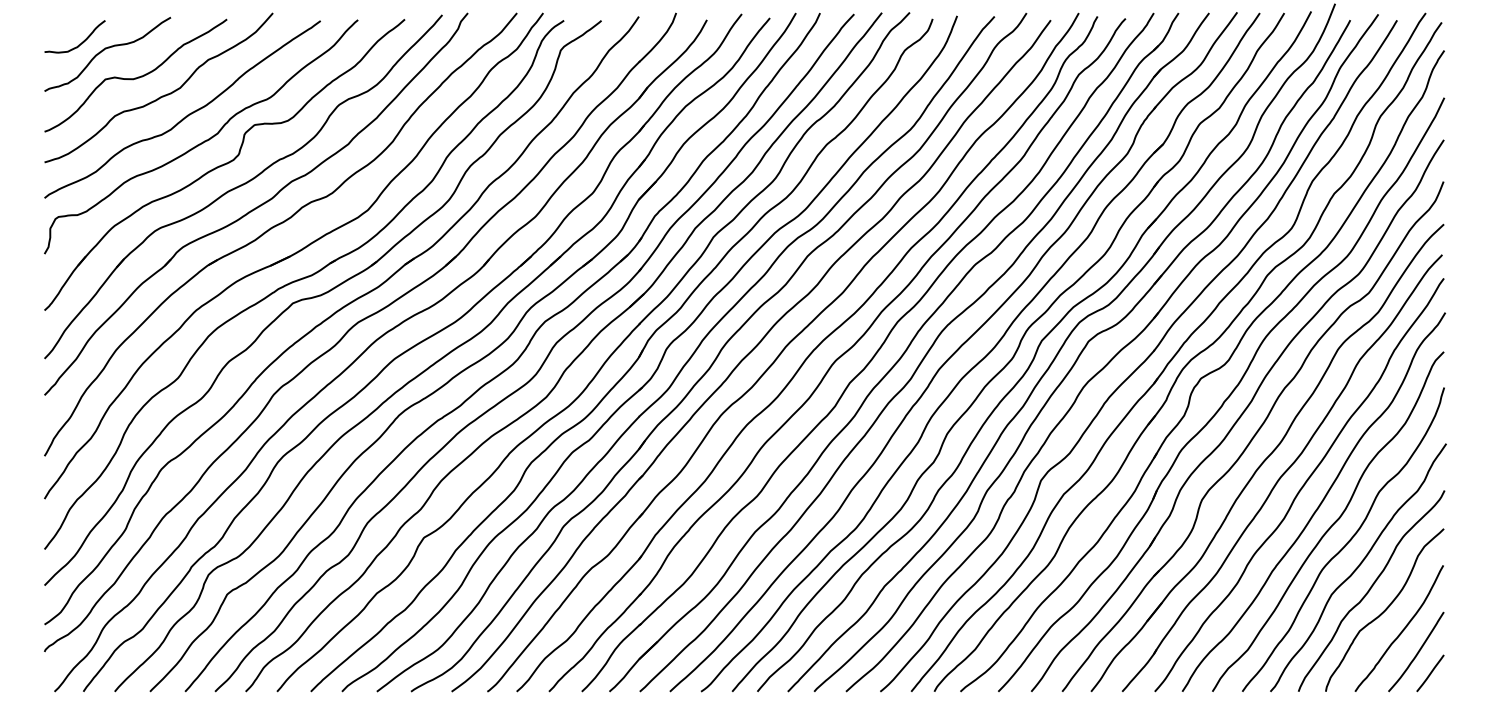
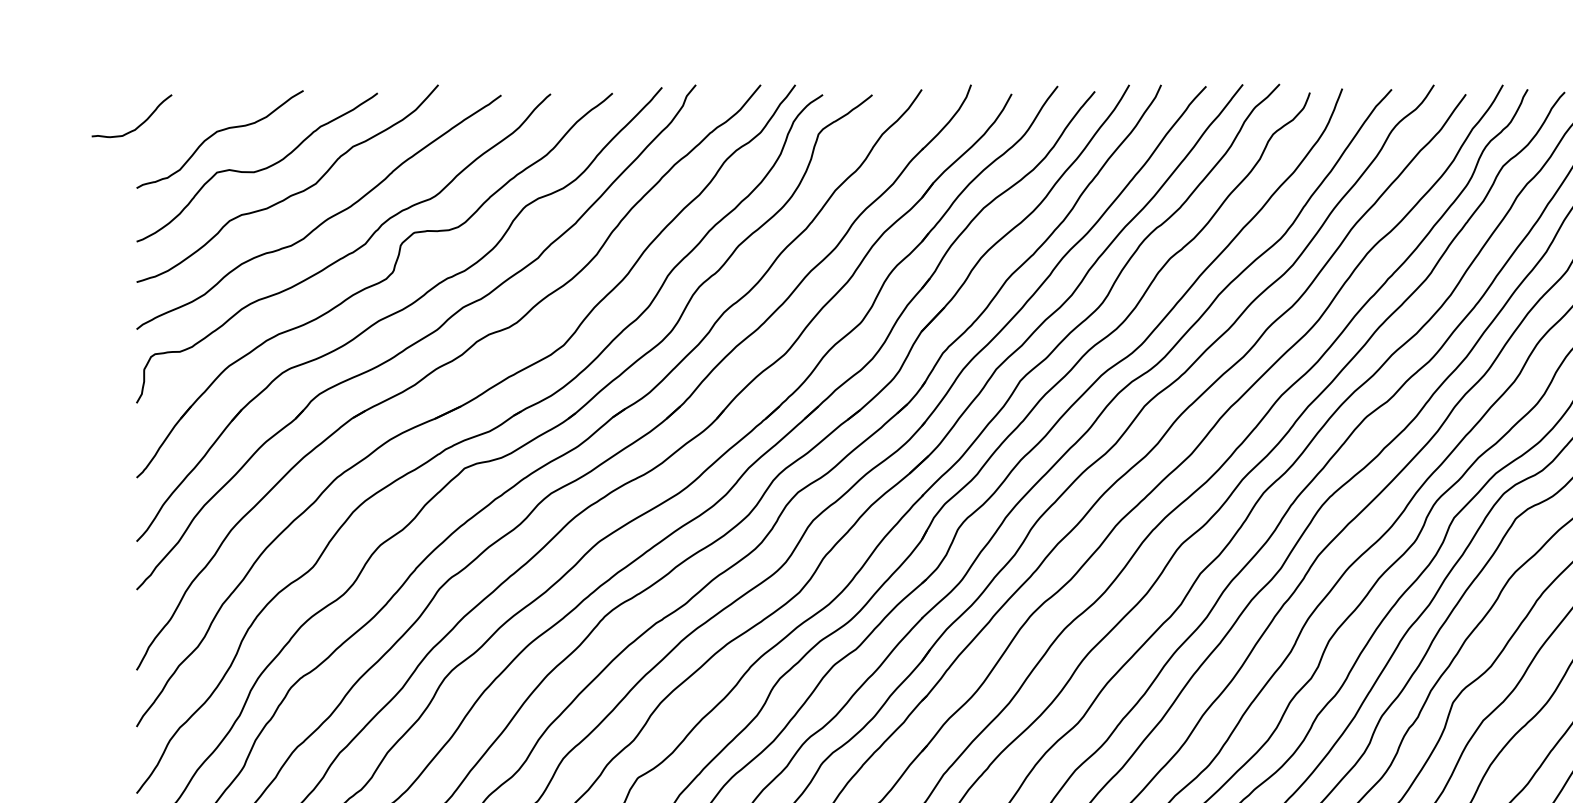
curve: (78, 44) -> (136, 126), moved

